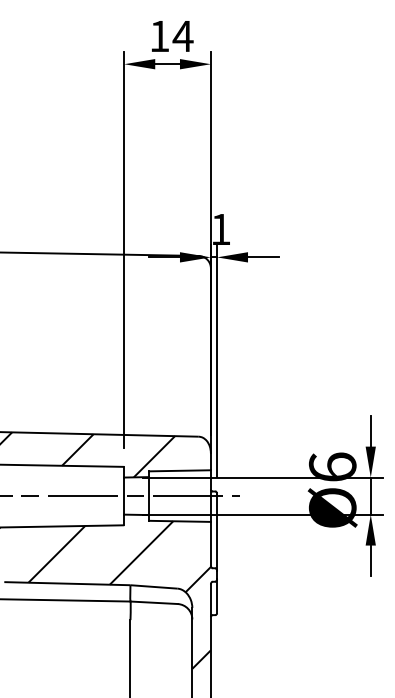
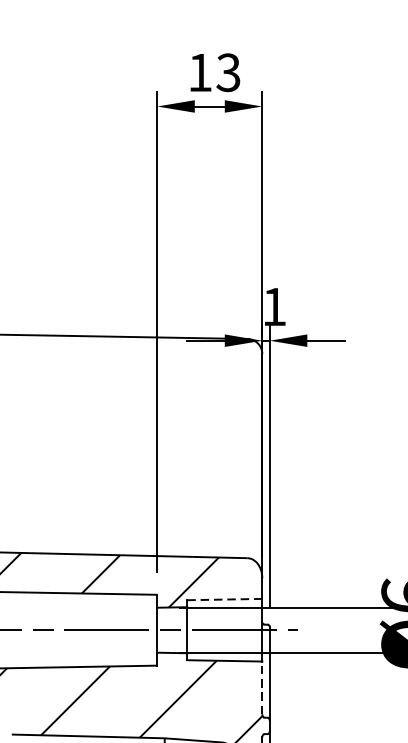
text: (182, 36) -> (227, 72), 14 -> 13
line: (179, 470) -> (224, 599), solid -> dashed
line: (210, 543) -> (261, 687), solid -> dashed

